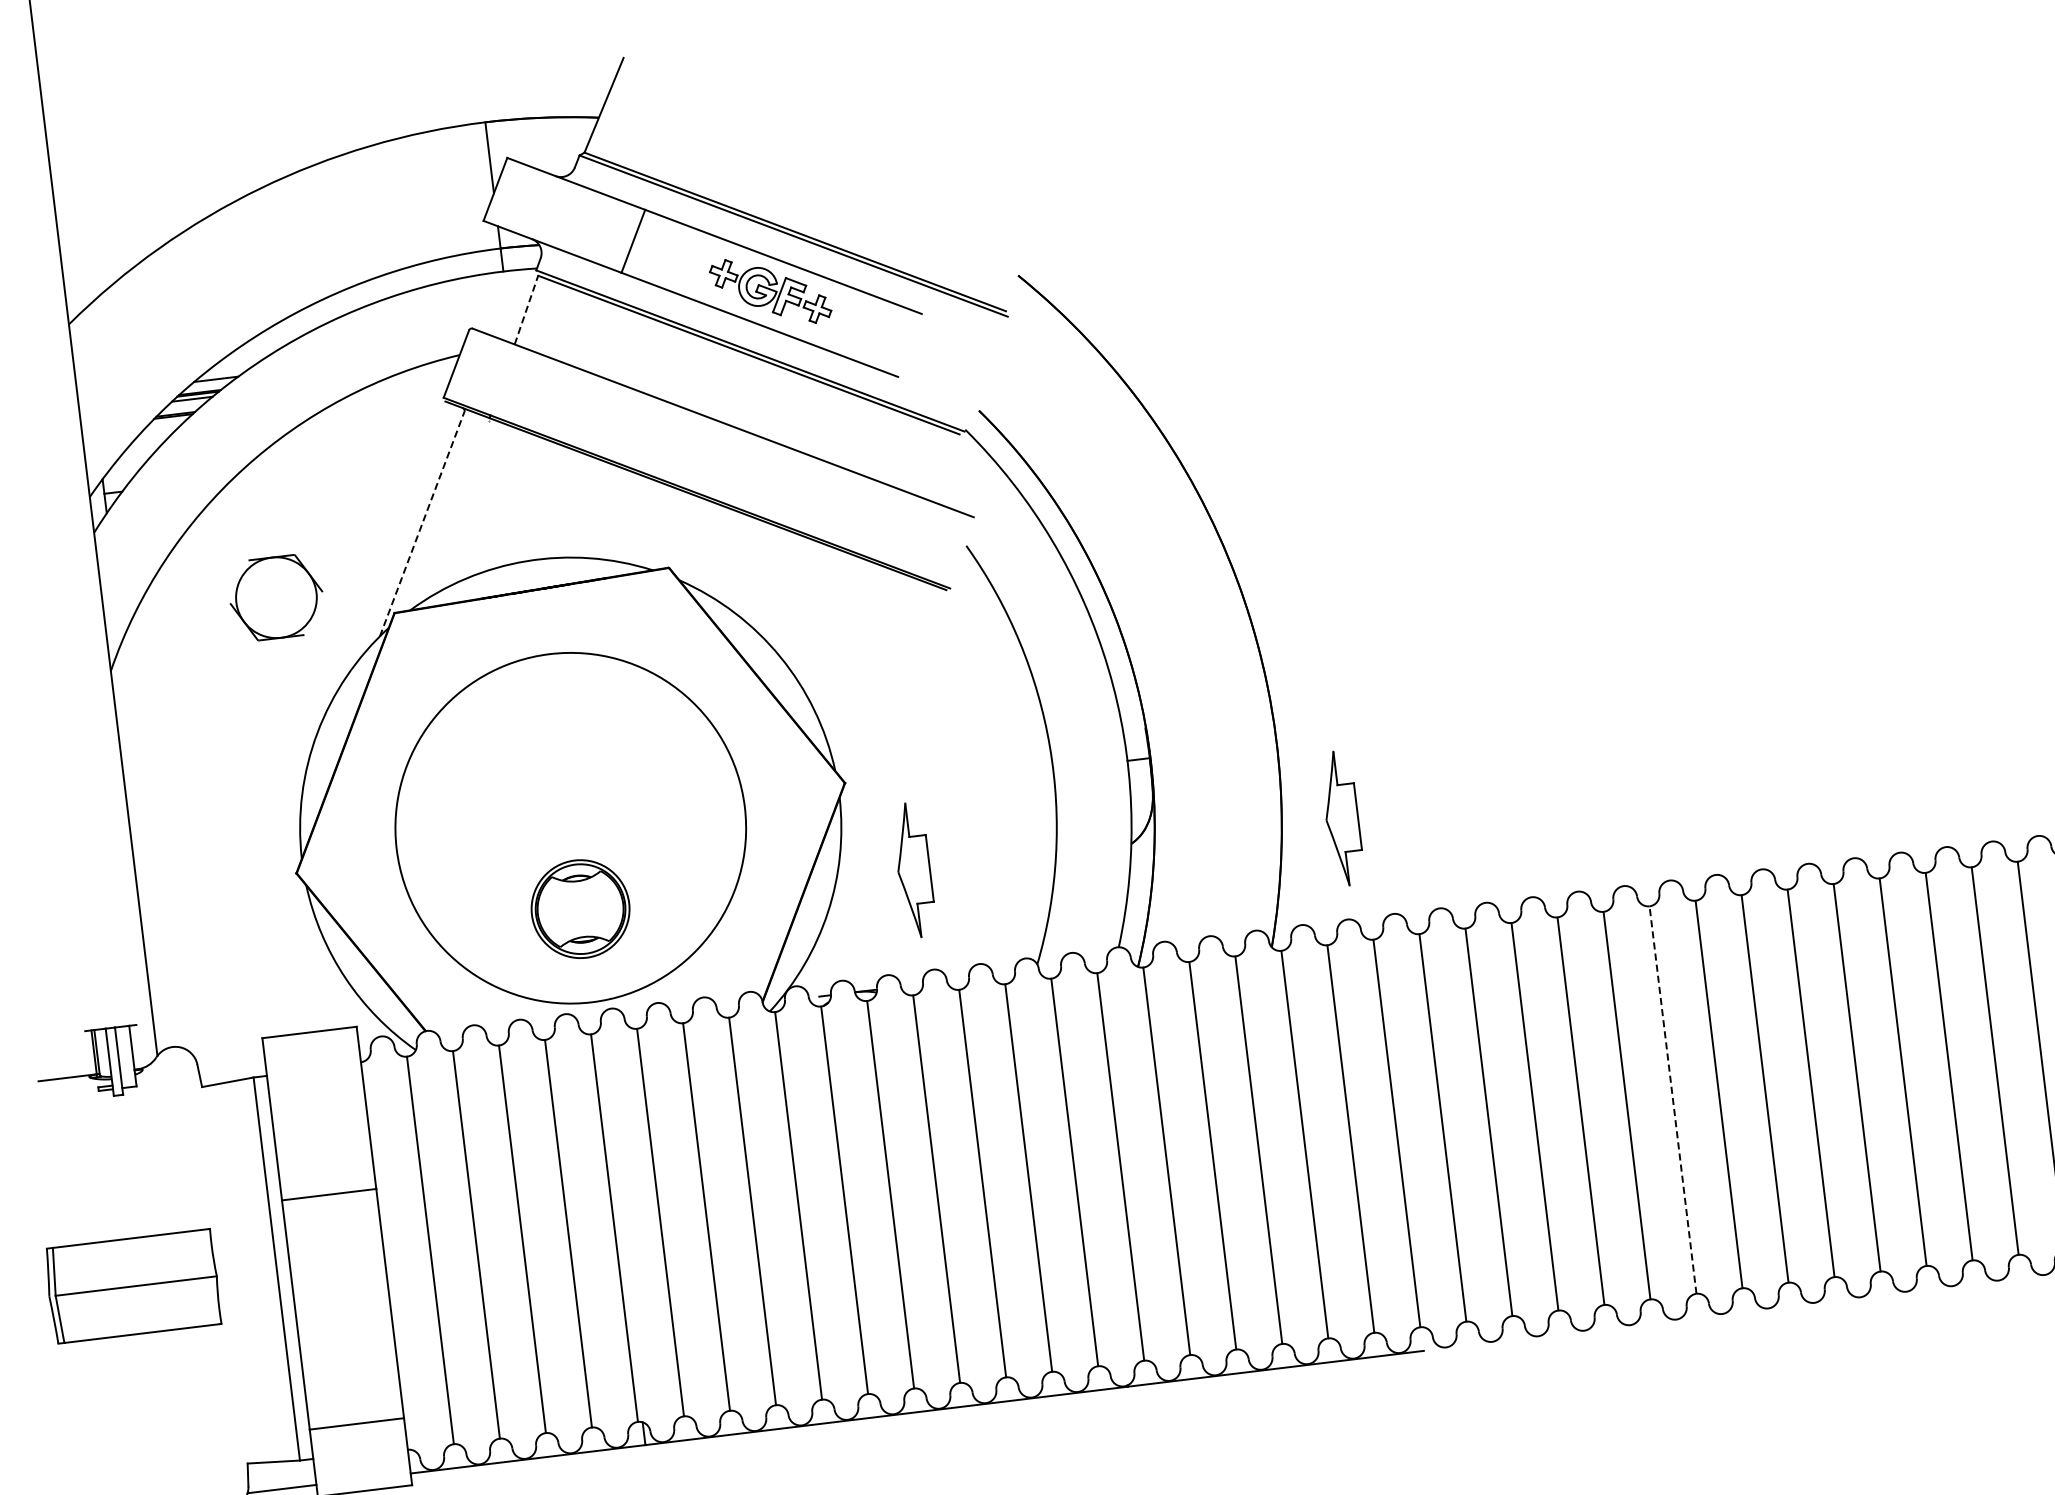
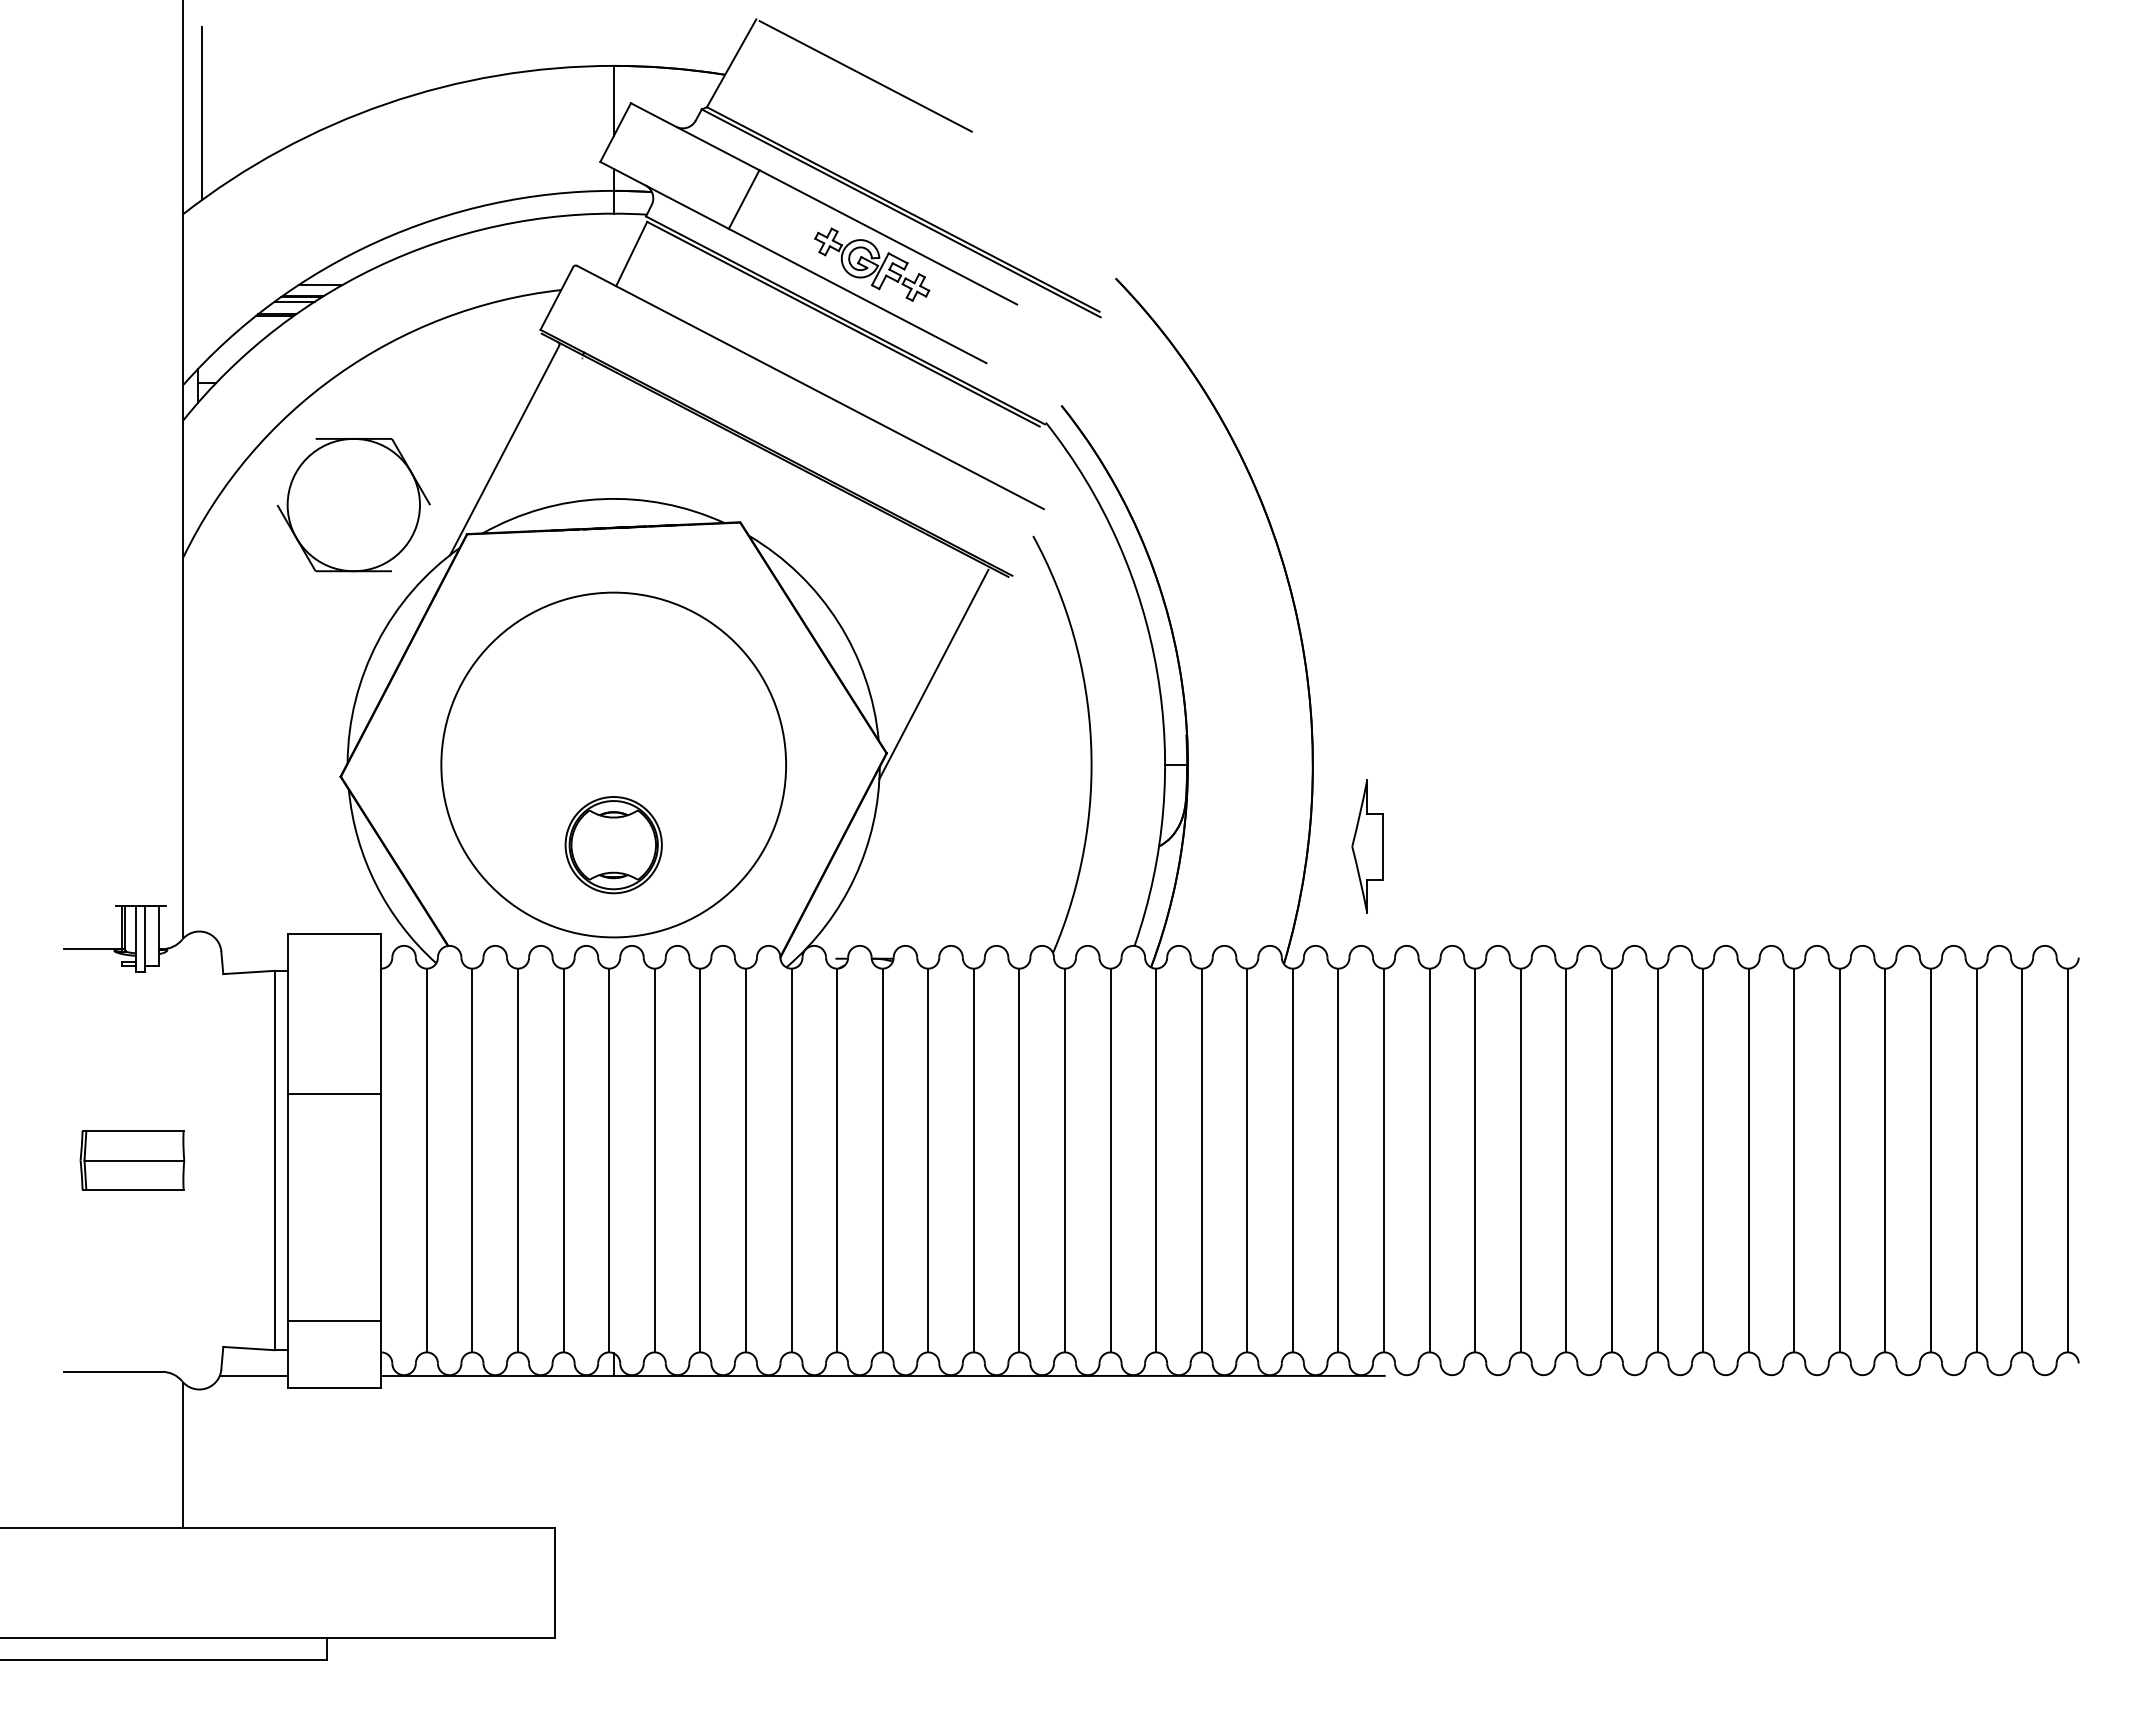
line: (740, 102) -> (865, 76), added
line: (75, 220) -> (202, 113), added
line: (526, 310) -> (631, 254), dashed -> solid
line: (422, 524) -> (504, 450), dashed -> solid
part: (276, 598) -> (353, 505), size x1.67
line: (882, 696) -> (933, 673), added
part: (913, 870) -> (943, 846), removed
line: (1673, 1100) -> (1657, 1160), dashed -> solid
part: (133, 1286) -> (132, 1160), size x0.62

